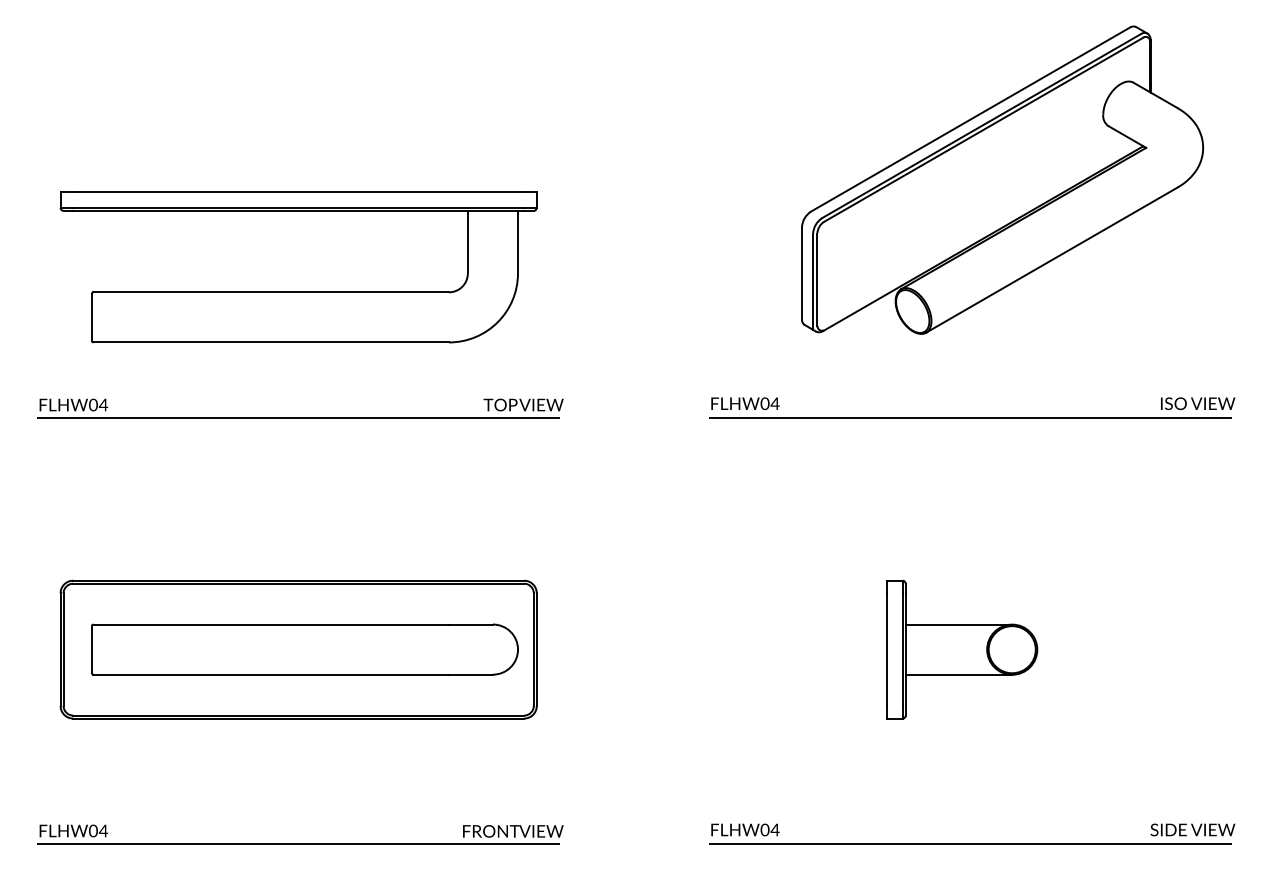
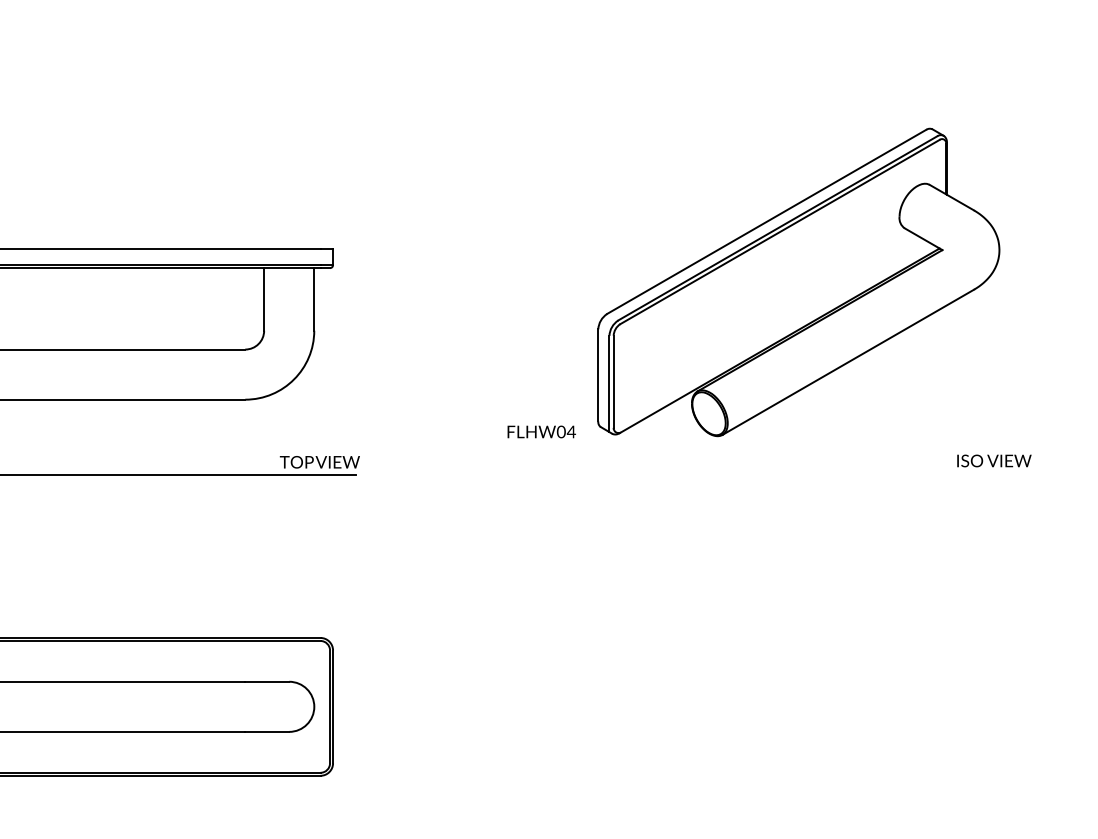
part: (1002, 179) -> (798, 281), moved
text: (745, 403) -> (541, 431), moved
line: (969, 417) -> (765, 474), removed
part: (962, 649) -> (758, 706), removed

